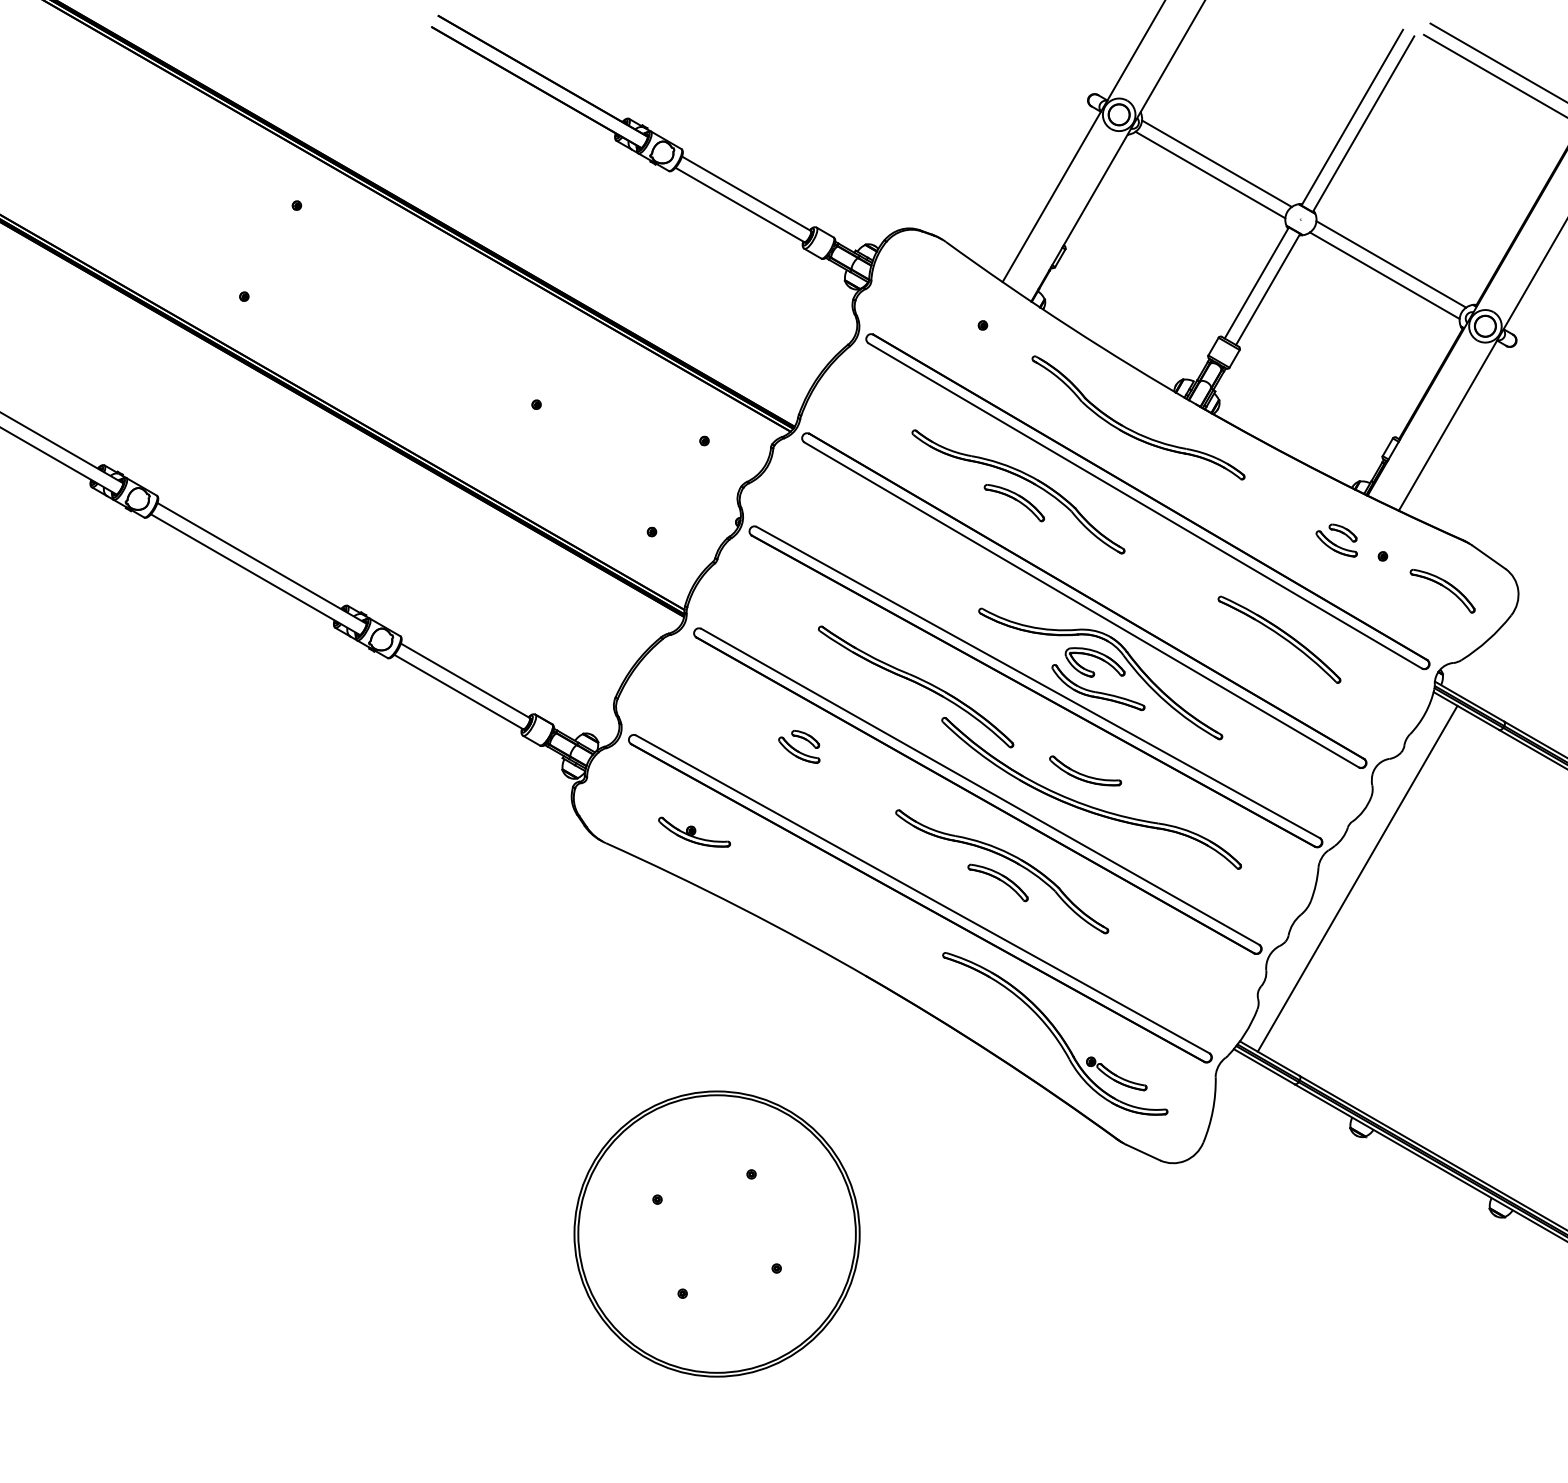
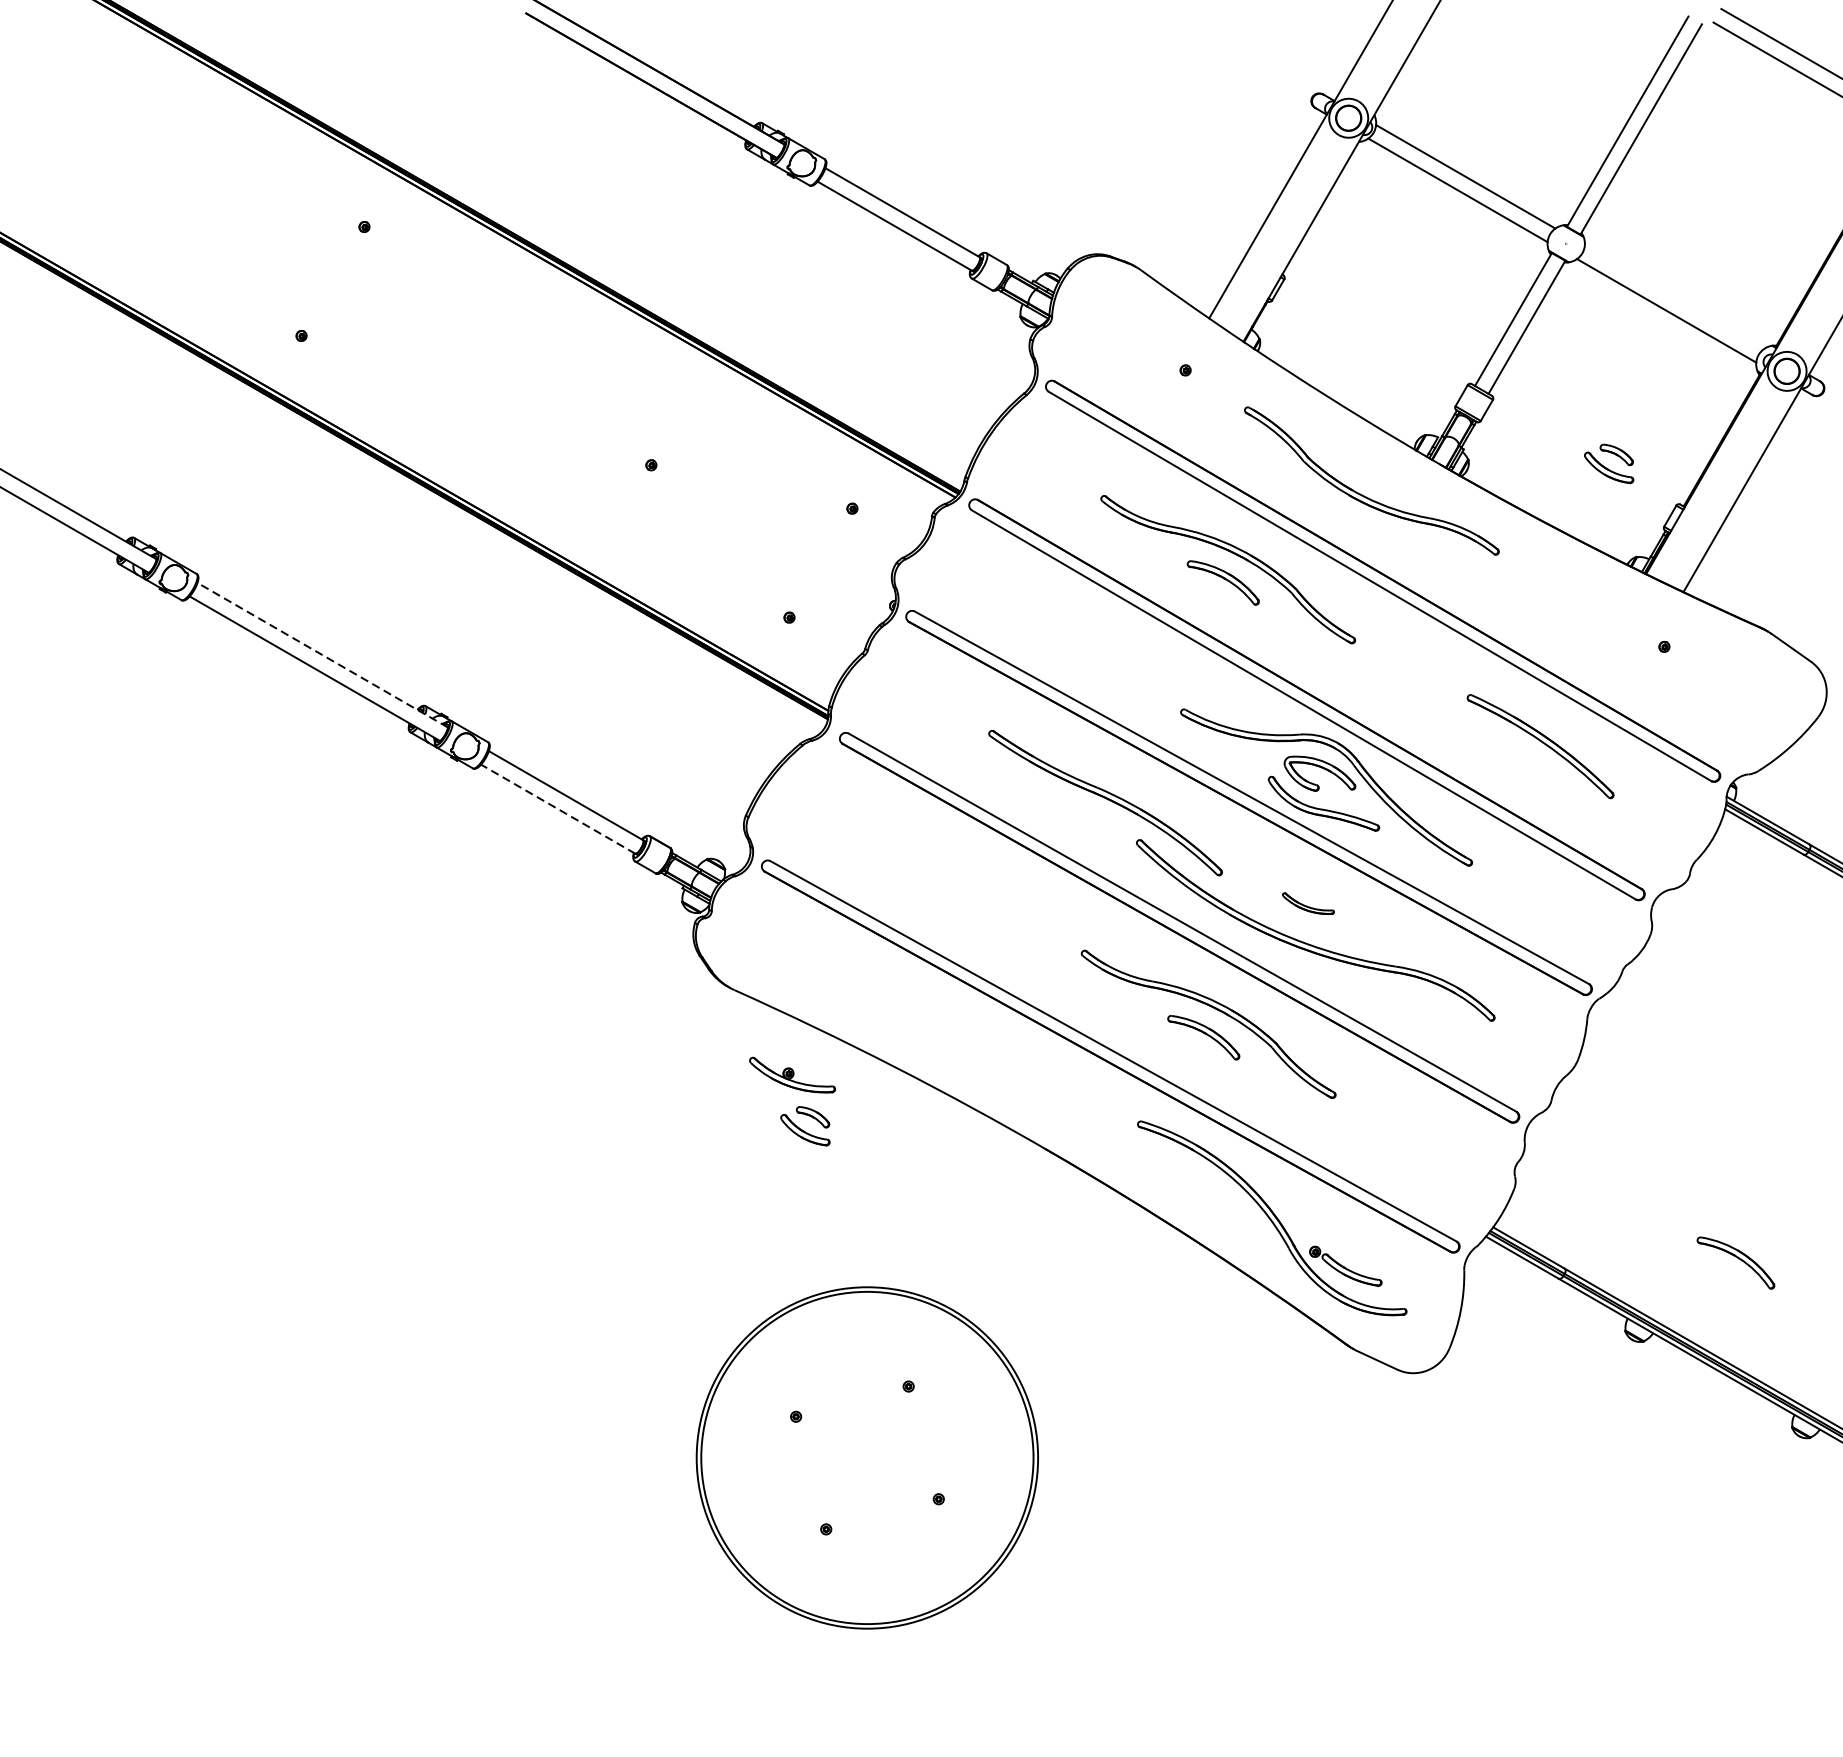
line: (1391, 264) -> (1674, 297), removed
part: (1336, 540) -> (1608, 463), moved
line: (262, 563) -> (323, 655), solid -> dashed
part: (1442, 591) -> (1735, 1263), moved
line: (458, 691) -> (557, 808), solid -> dashed
part: (799, 746) -> (805, 1125), moved
part: (1085, 770) -> (1308, 903), size x0.6
part: (694, 831) -> (792, 1074), moved
line: (1357, 878) -> (1633, 1032), removed

